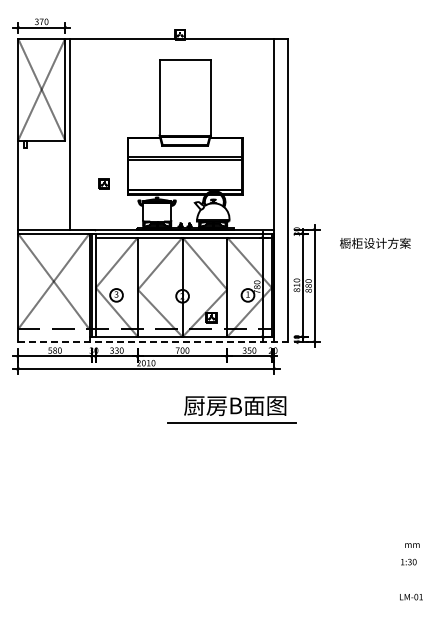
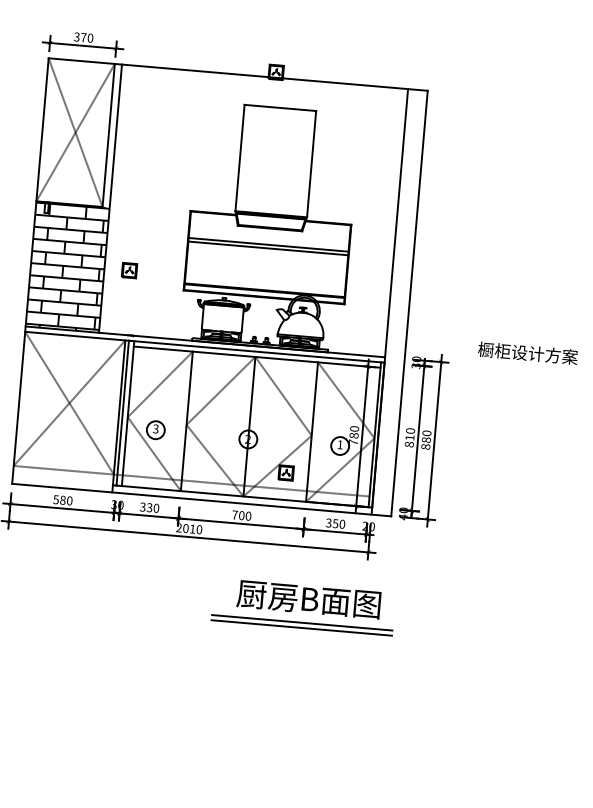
part: (103, 183) -> (128, 269), moved
hatch: (44, 184) -> (68, 266), added
text: (375, 242) -> (528, 352), moved
line: (153, 342) -> (201, 500), dashed -> solid
line: (231, 426) -> (301, 627), added

